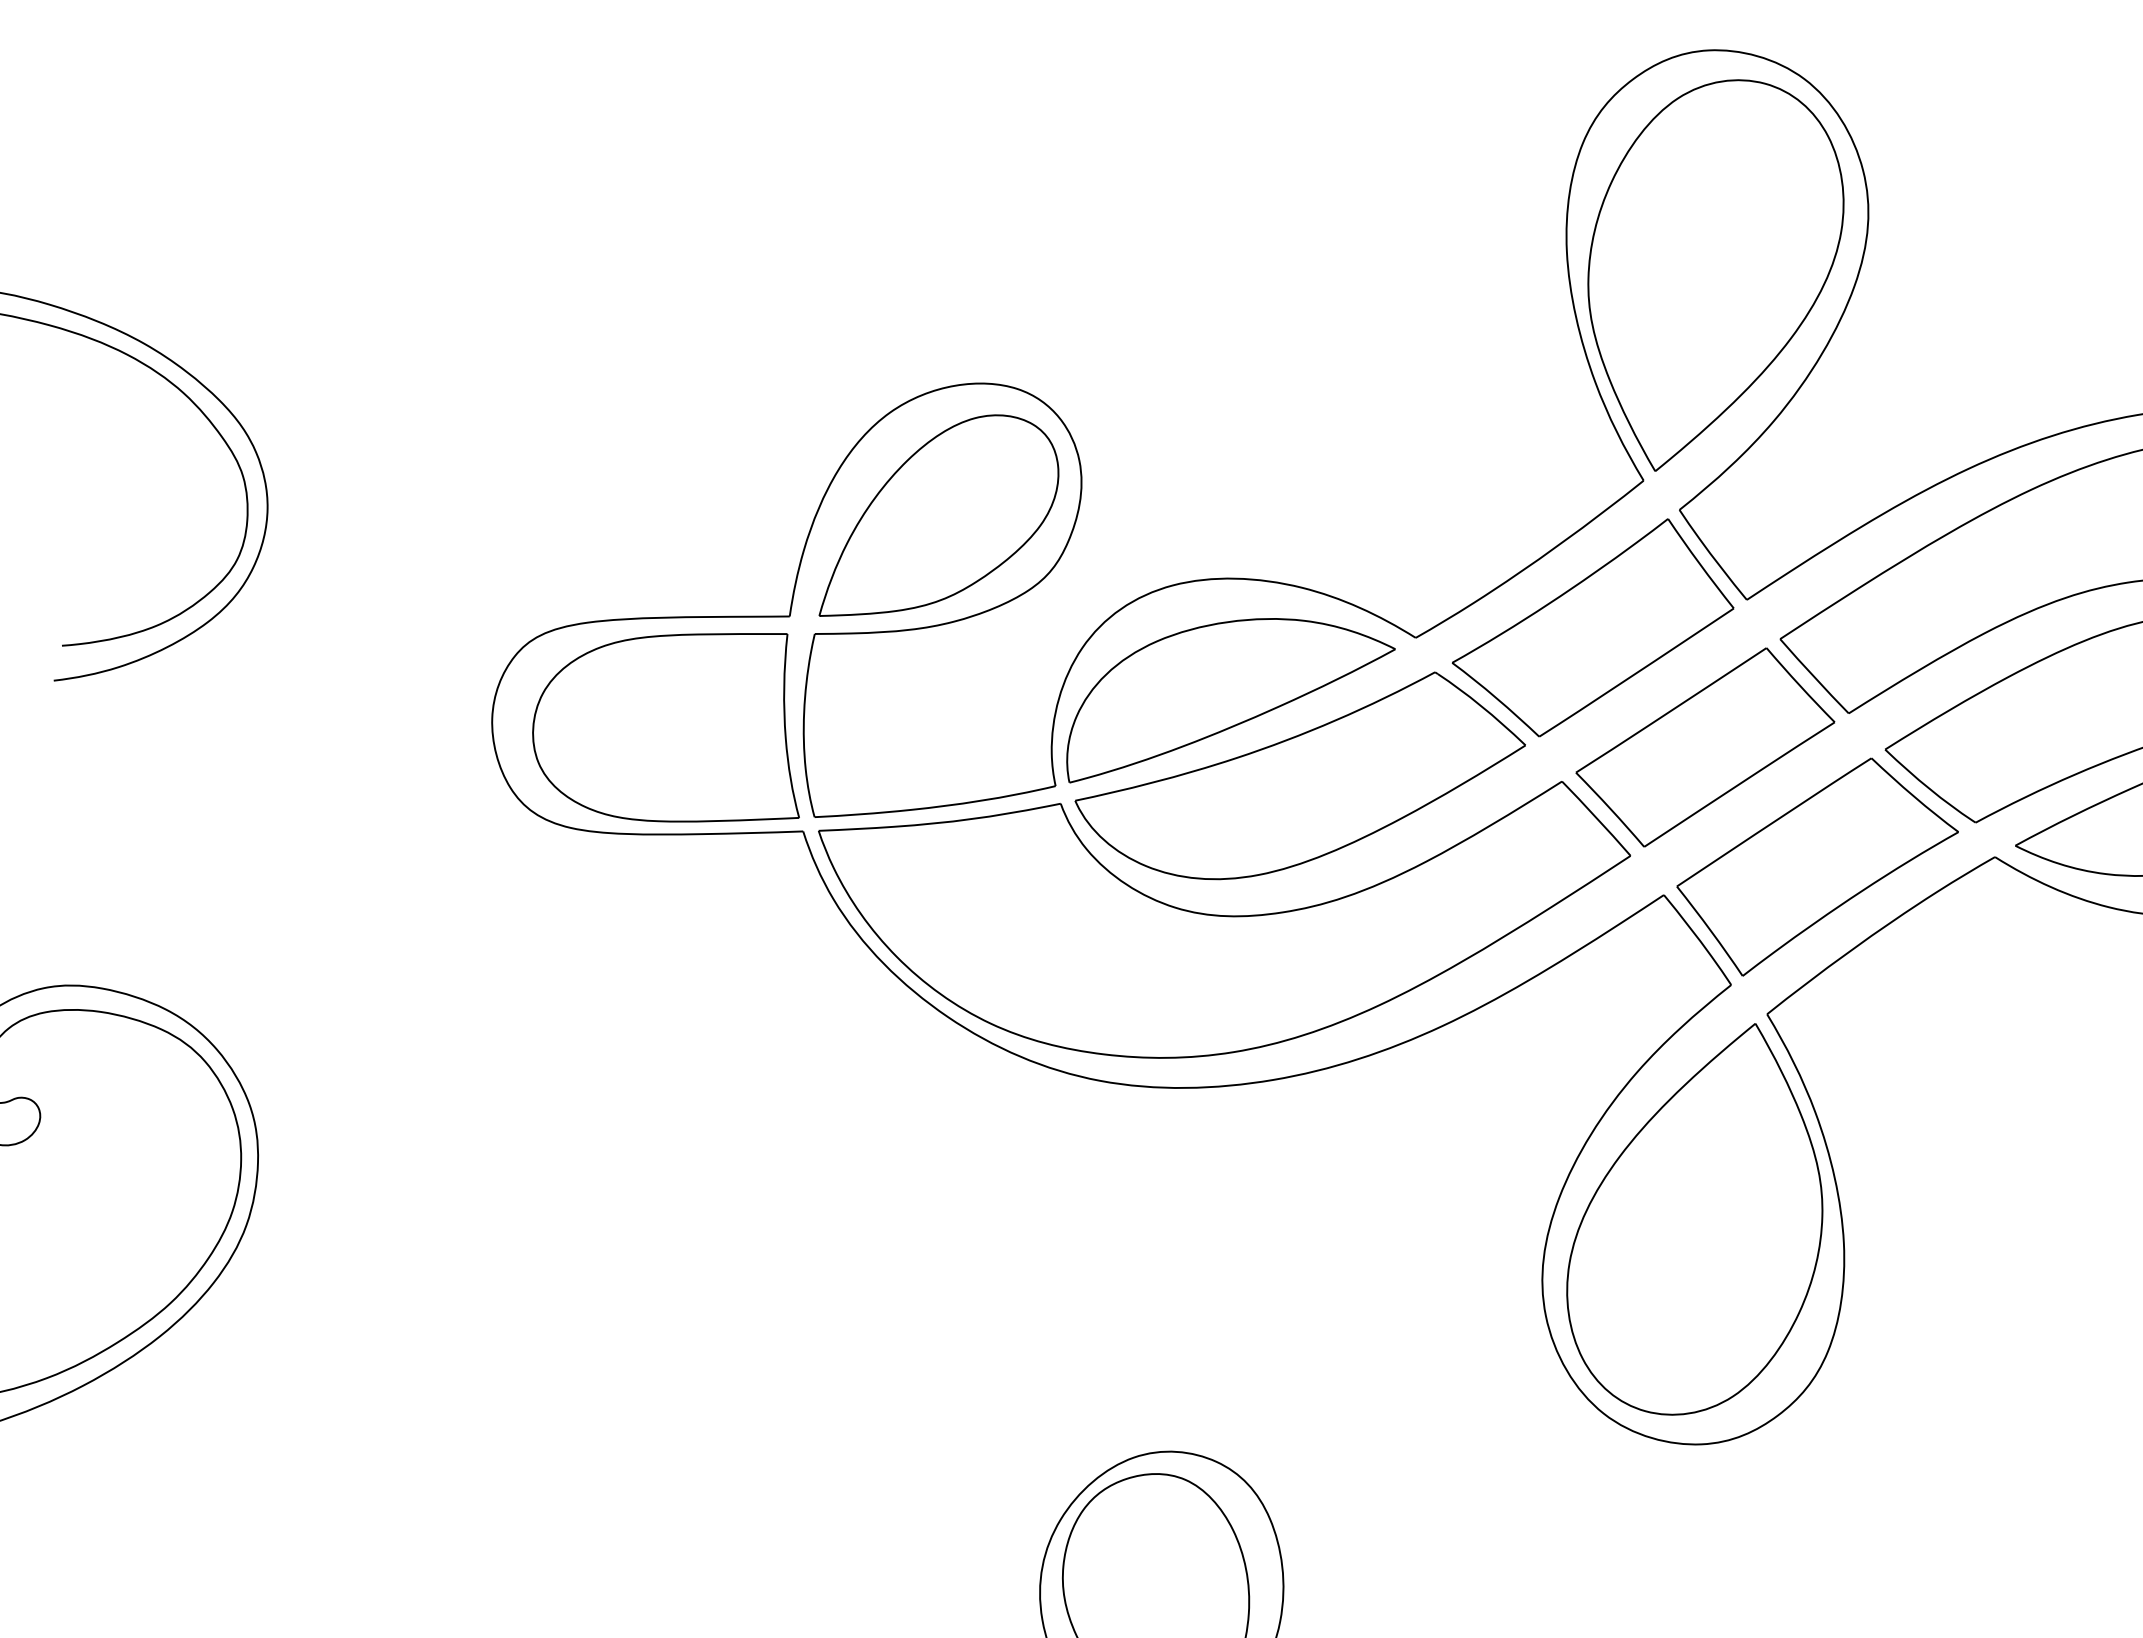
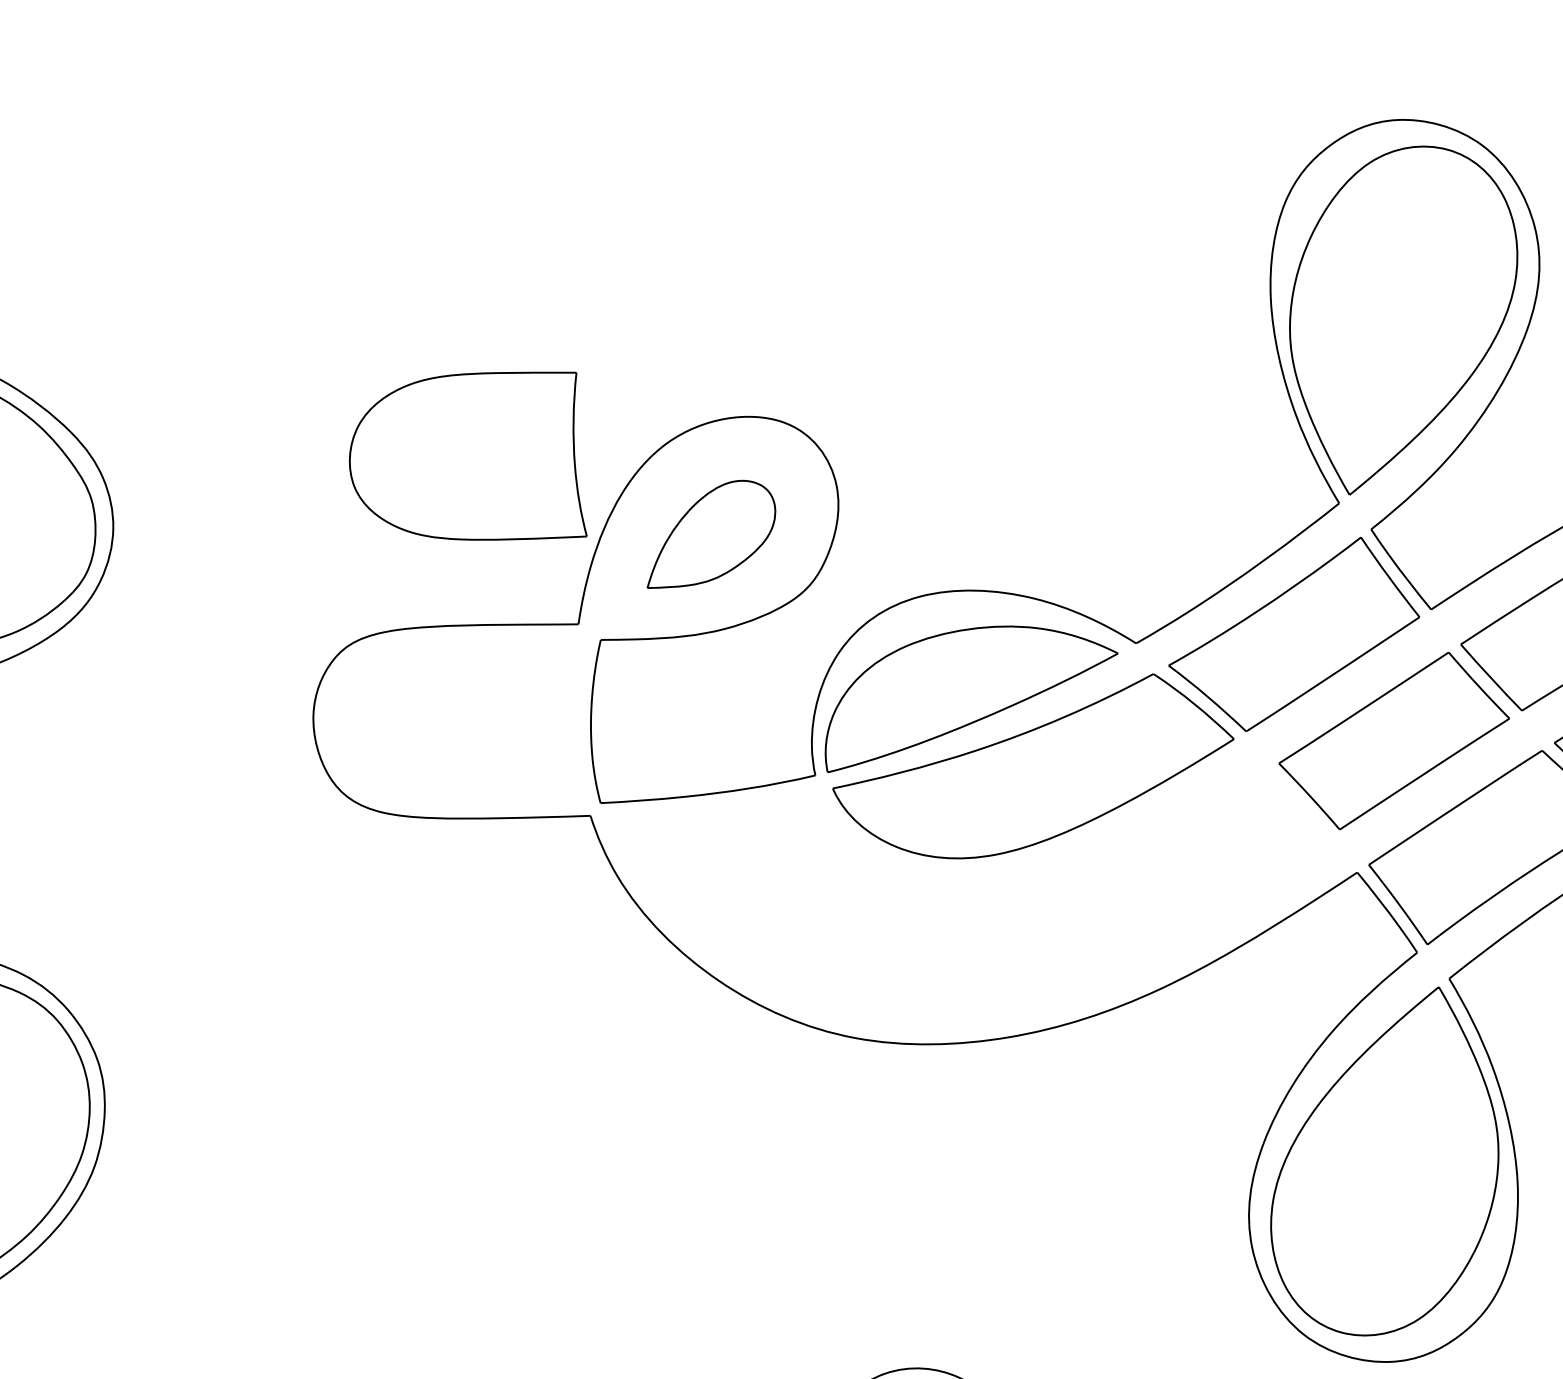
part: (938, 515) -> (711, 534), size x0.6
part: (665, 727) -> (467, 455), moved
part: (1224, 919) -> (965, 894), removed

